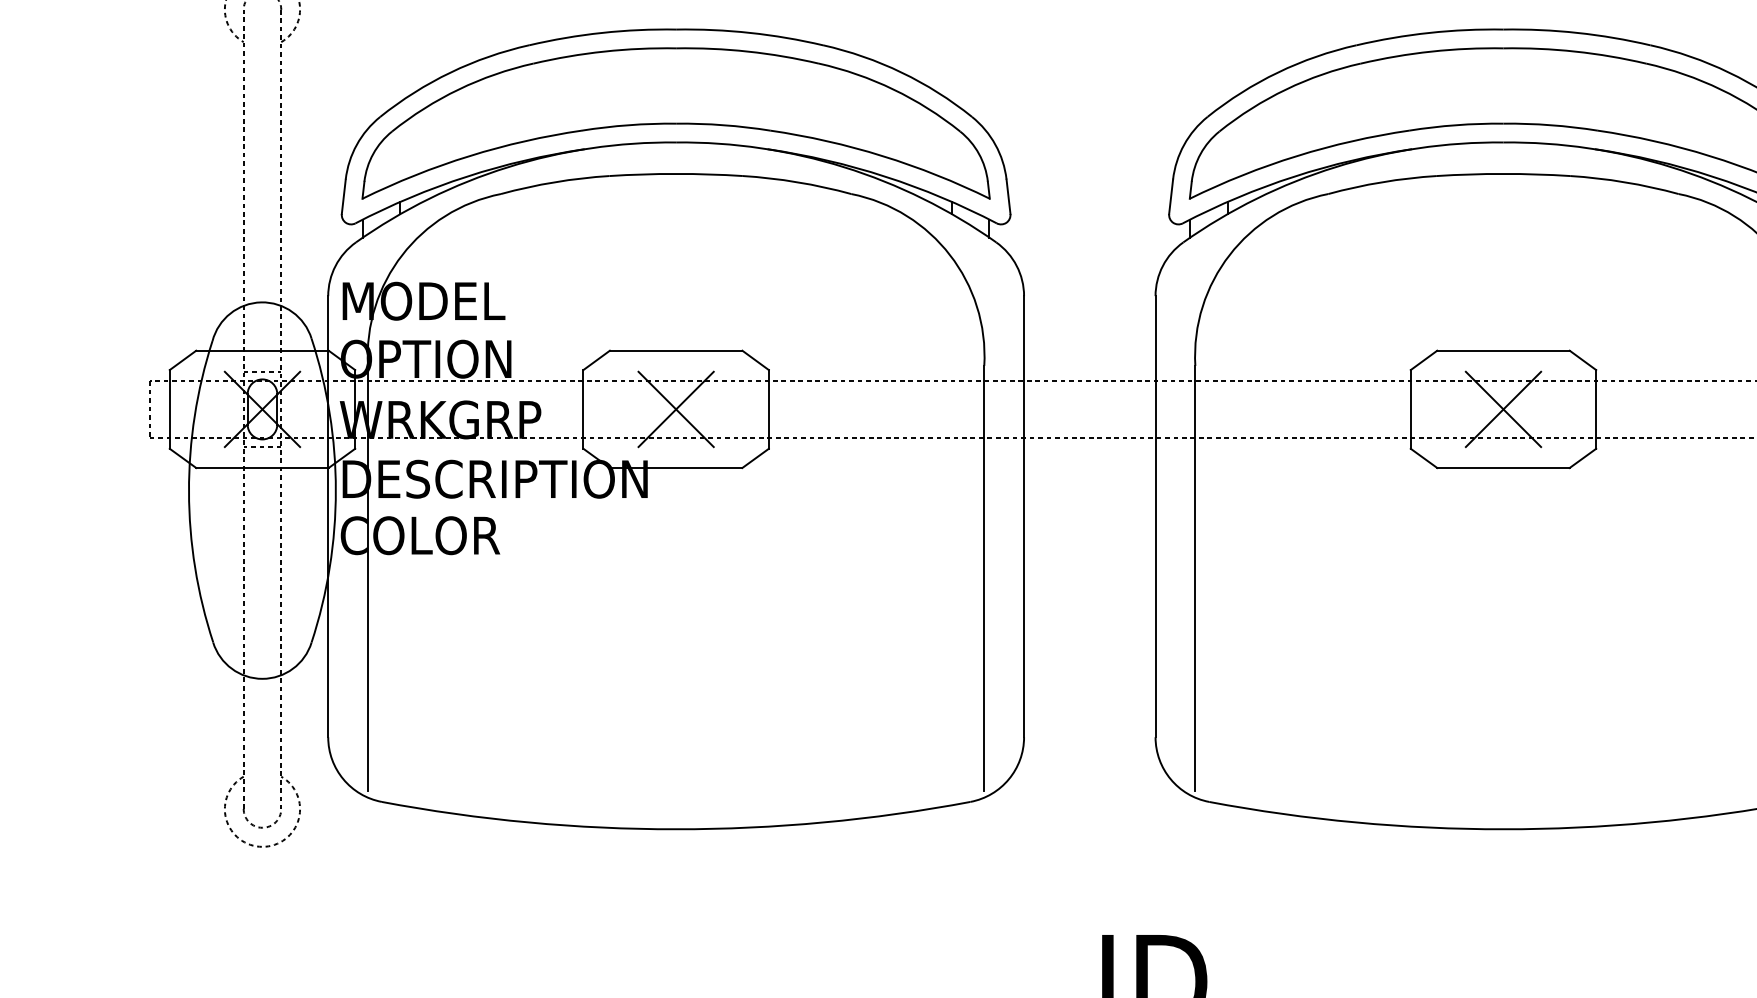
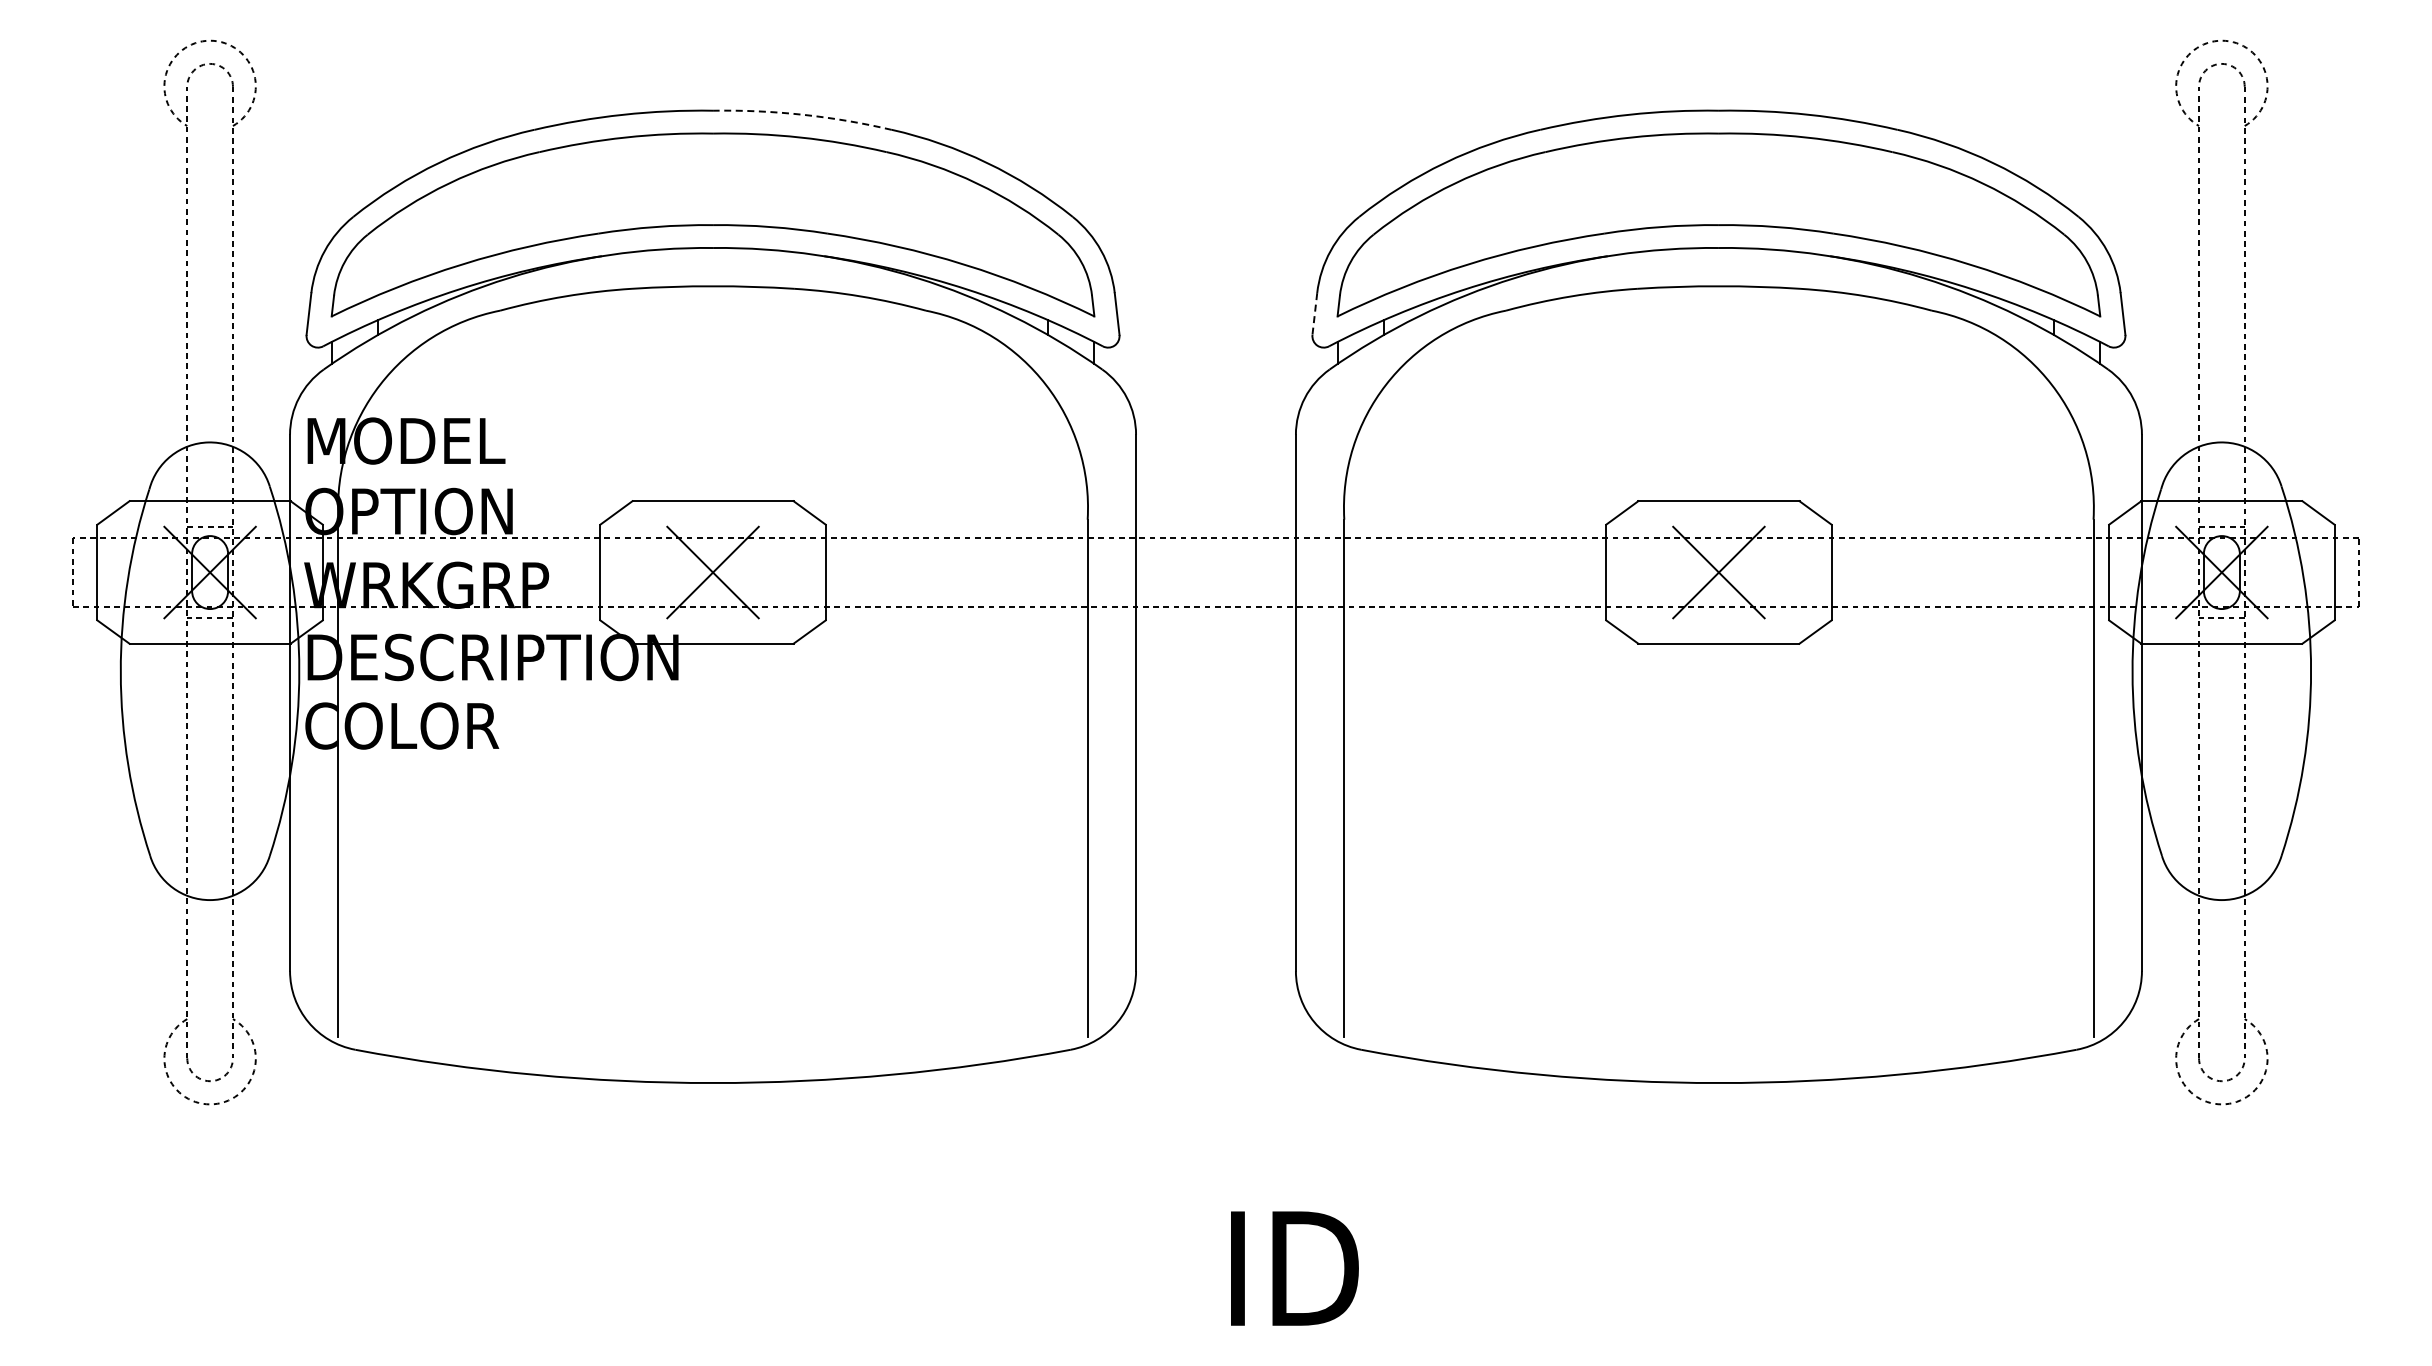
arc: (749, 32) -> (802, 114), solid -> dashed
line: (1170, 197) -> (1314, 314), solid -> dashed

